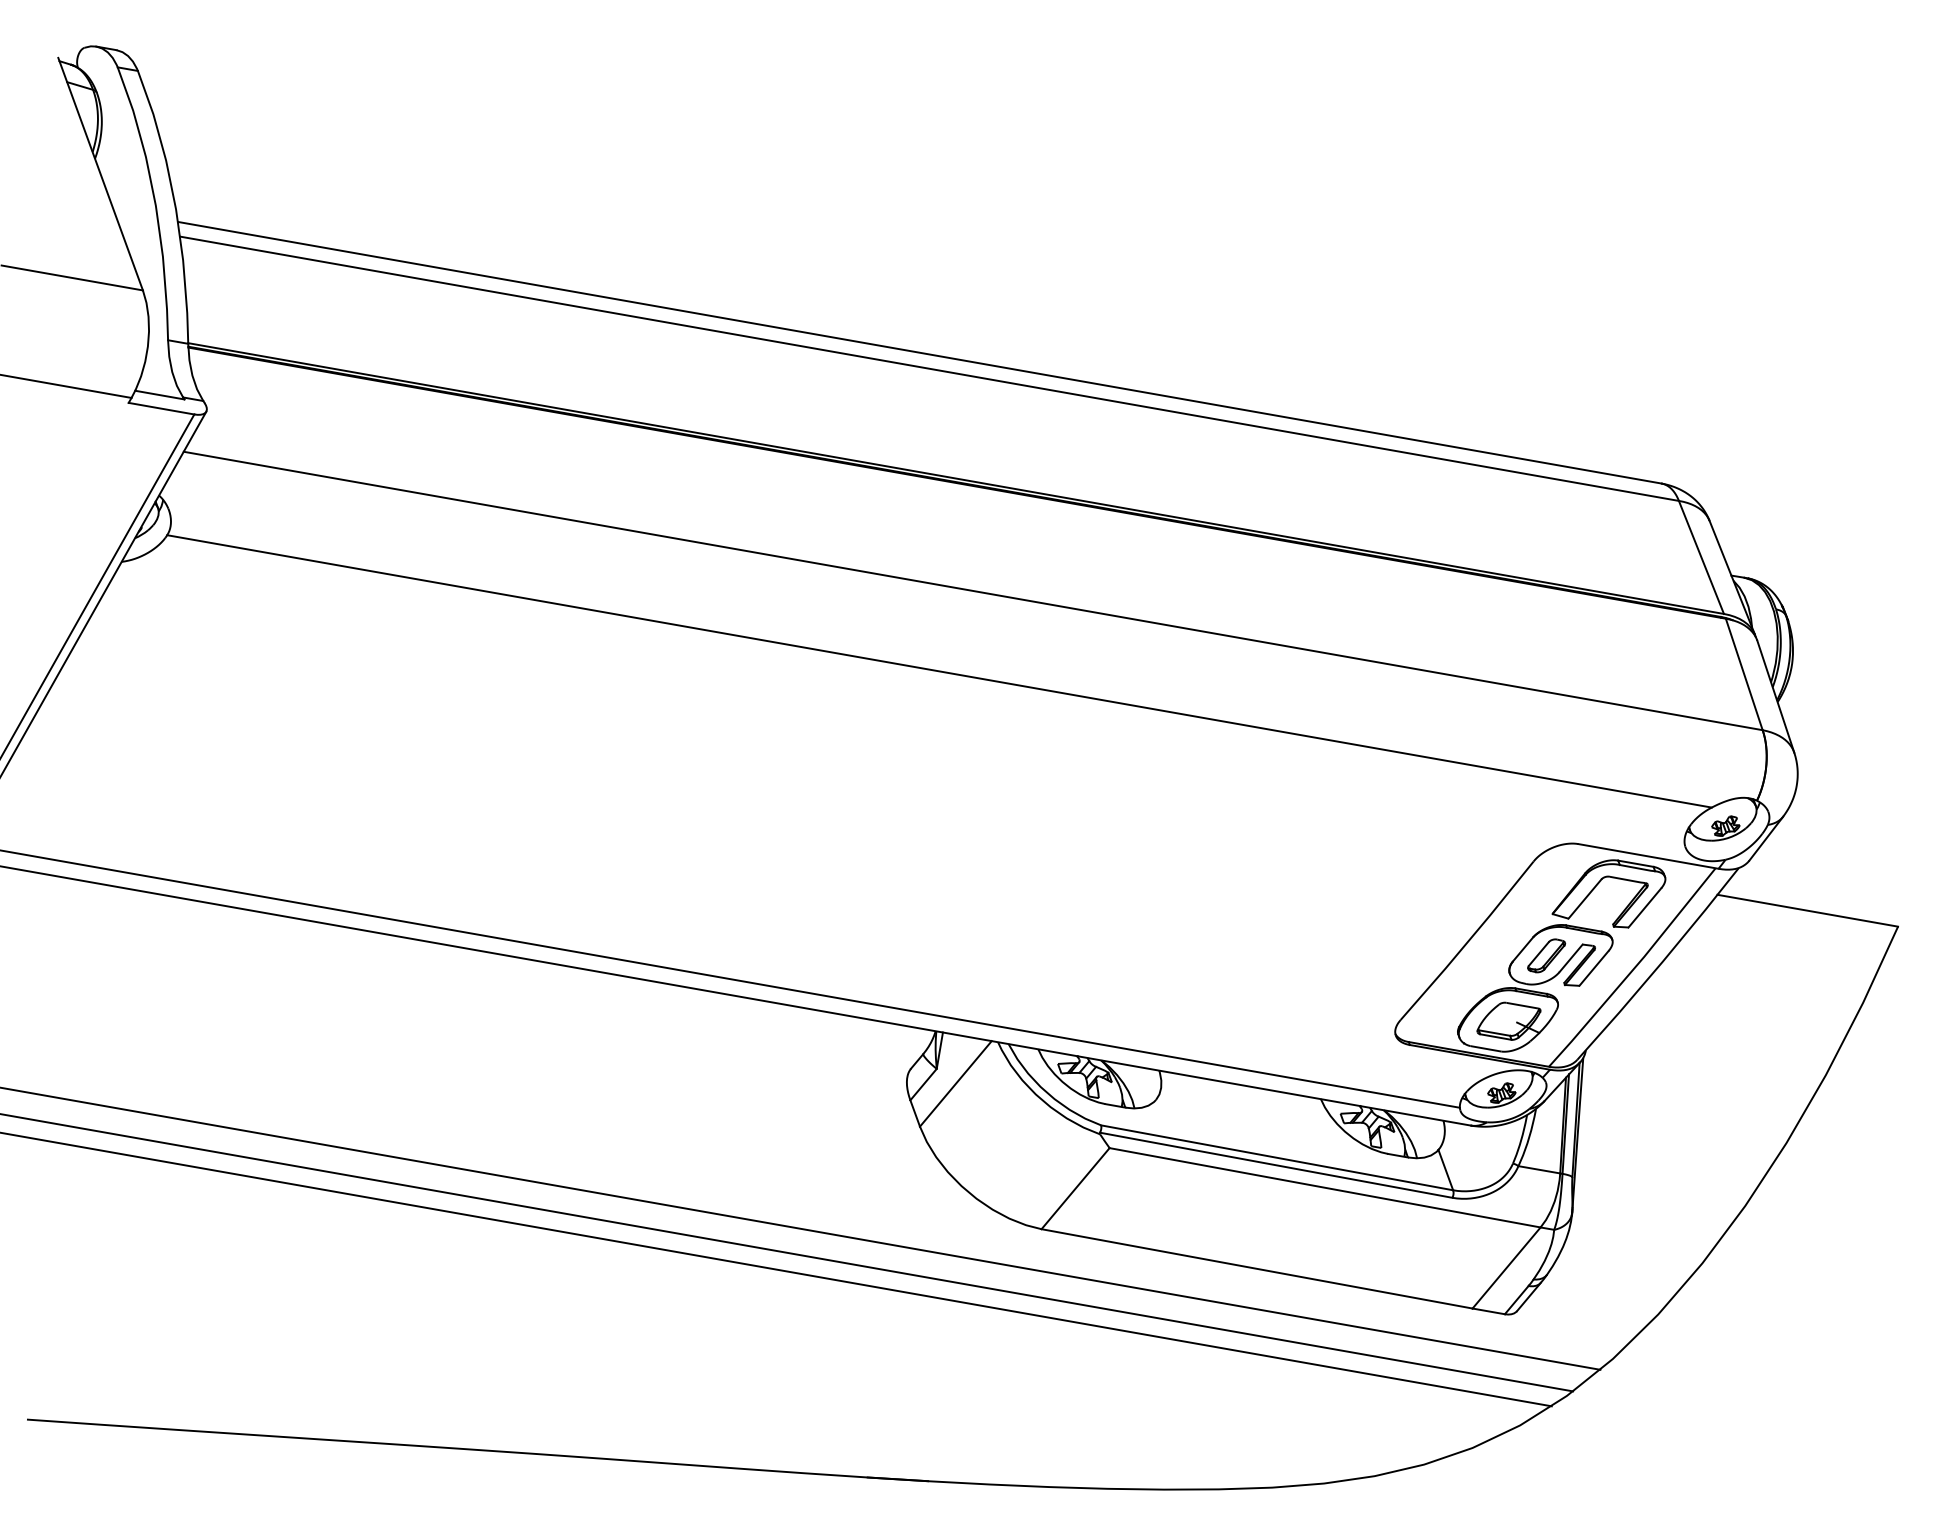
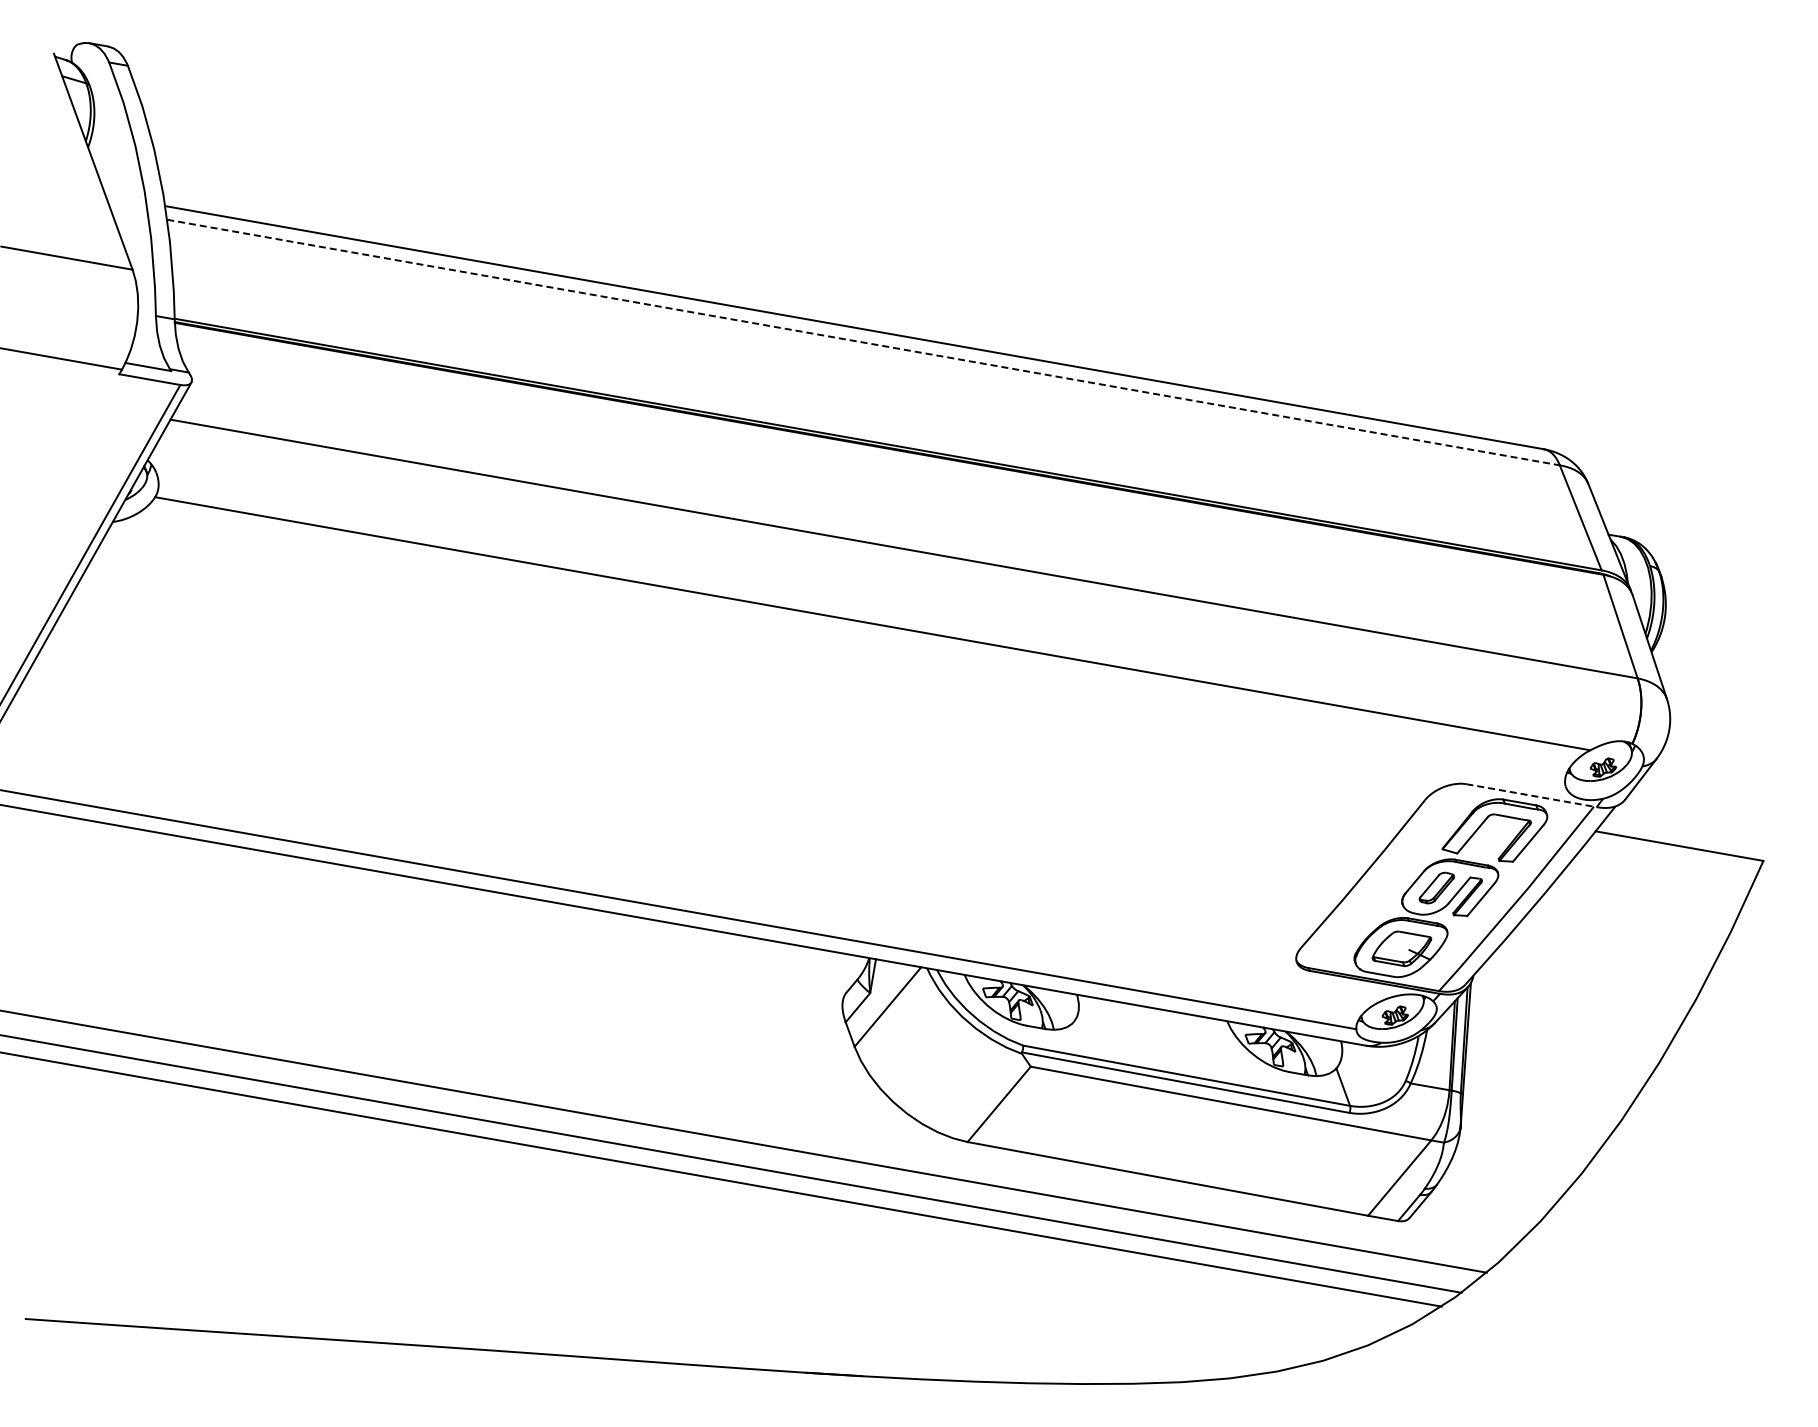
line: (930, 368) -> (864, 342), solid -> dashed
line: (1649, 856) -> (1532, 795), solid -> dashed

